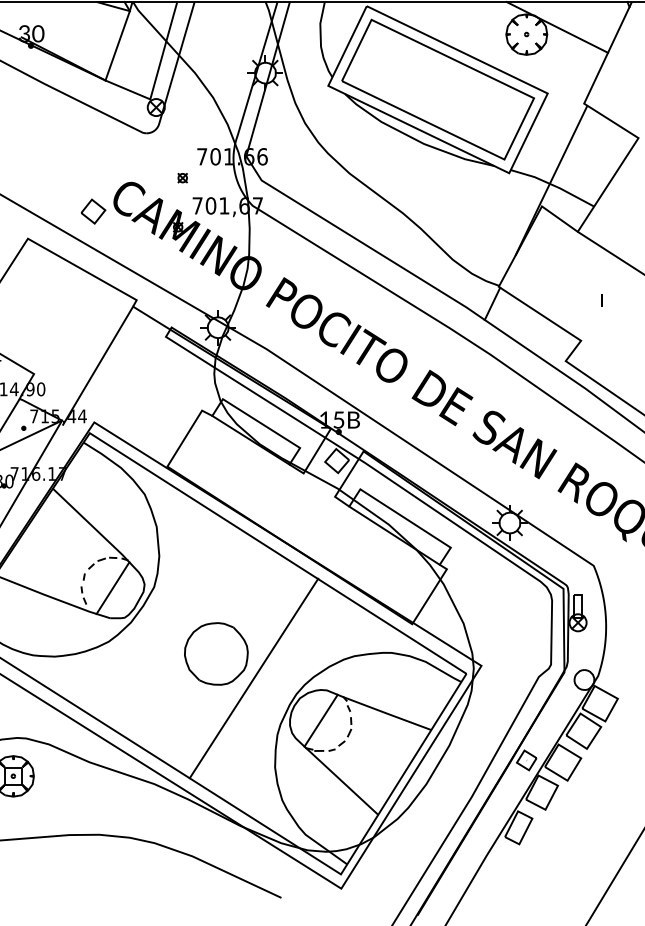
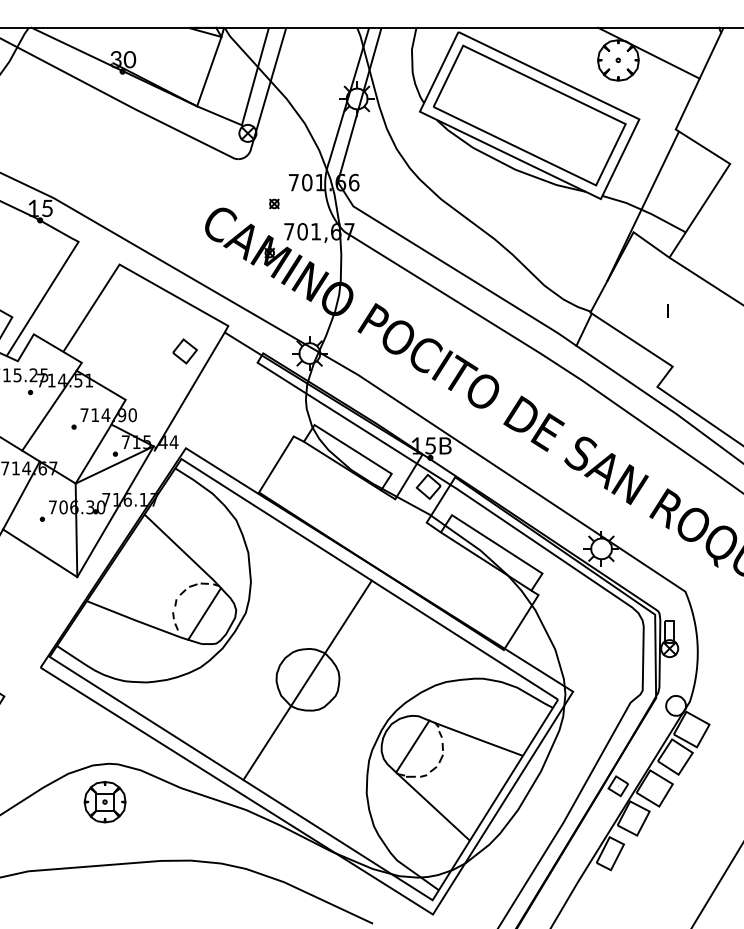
part: (92, 211) -> (184, 351), moved
text: (600, 299) -> (667, 310), moved
line: (253, 678) -> (307, 680), moved

